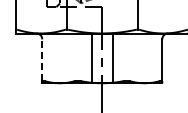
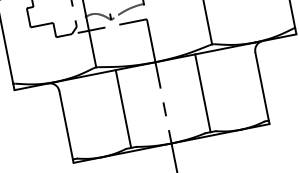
line: (91, 57) -> (122, 109), moved
line: (112, 57) -> (202, 93), moved
line: (42, 60) -> (66, 125), dashed -> solid

